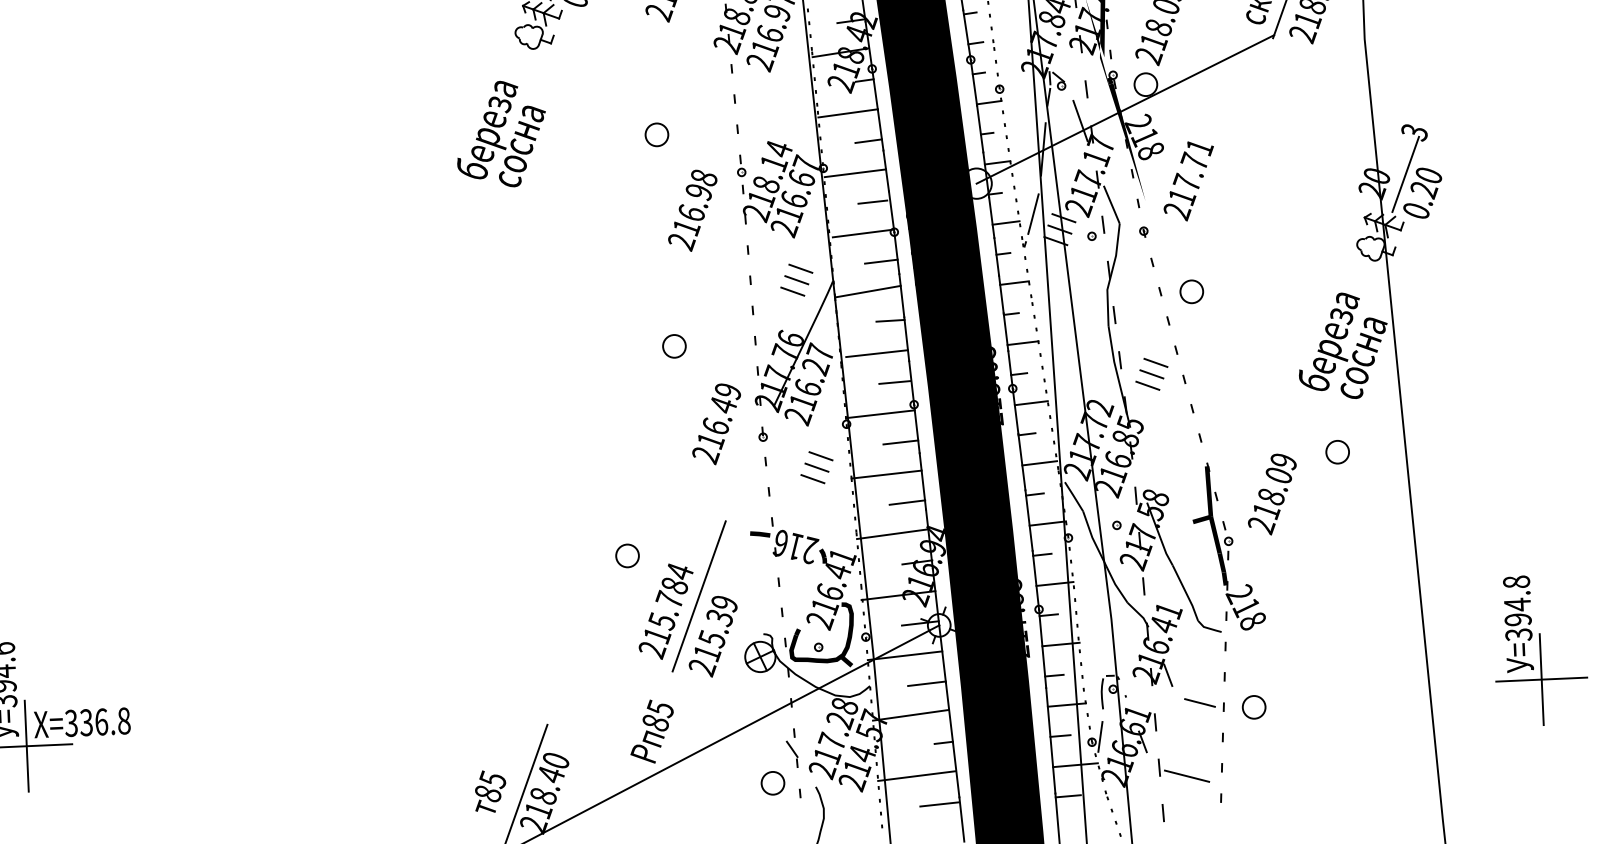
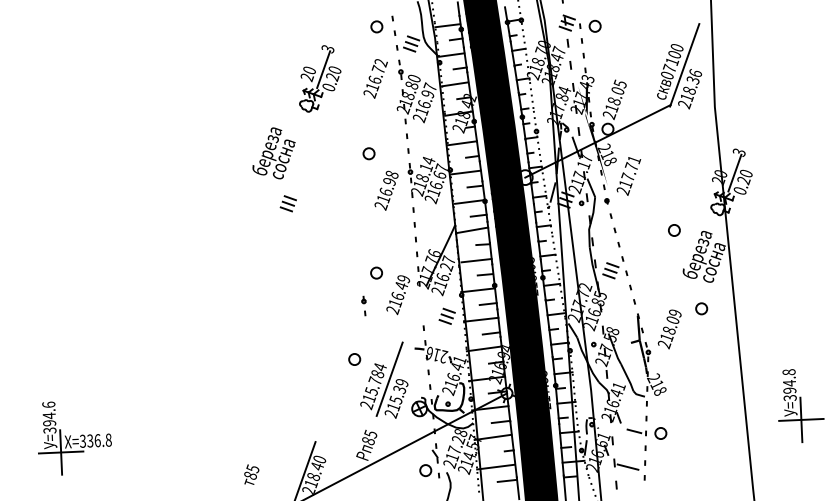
text: (500, 134) -> (273, 153), moved
part: (794, 279) -> (287, 203), moved
circle: (1192, 291) -> (674, 230), moved
circle: (674, 345) -> (376, 272), moved
part: (762, 445) -> (363, 305), moved
text: (490, 791) -> (251, 474), moved

